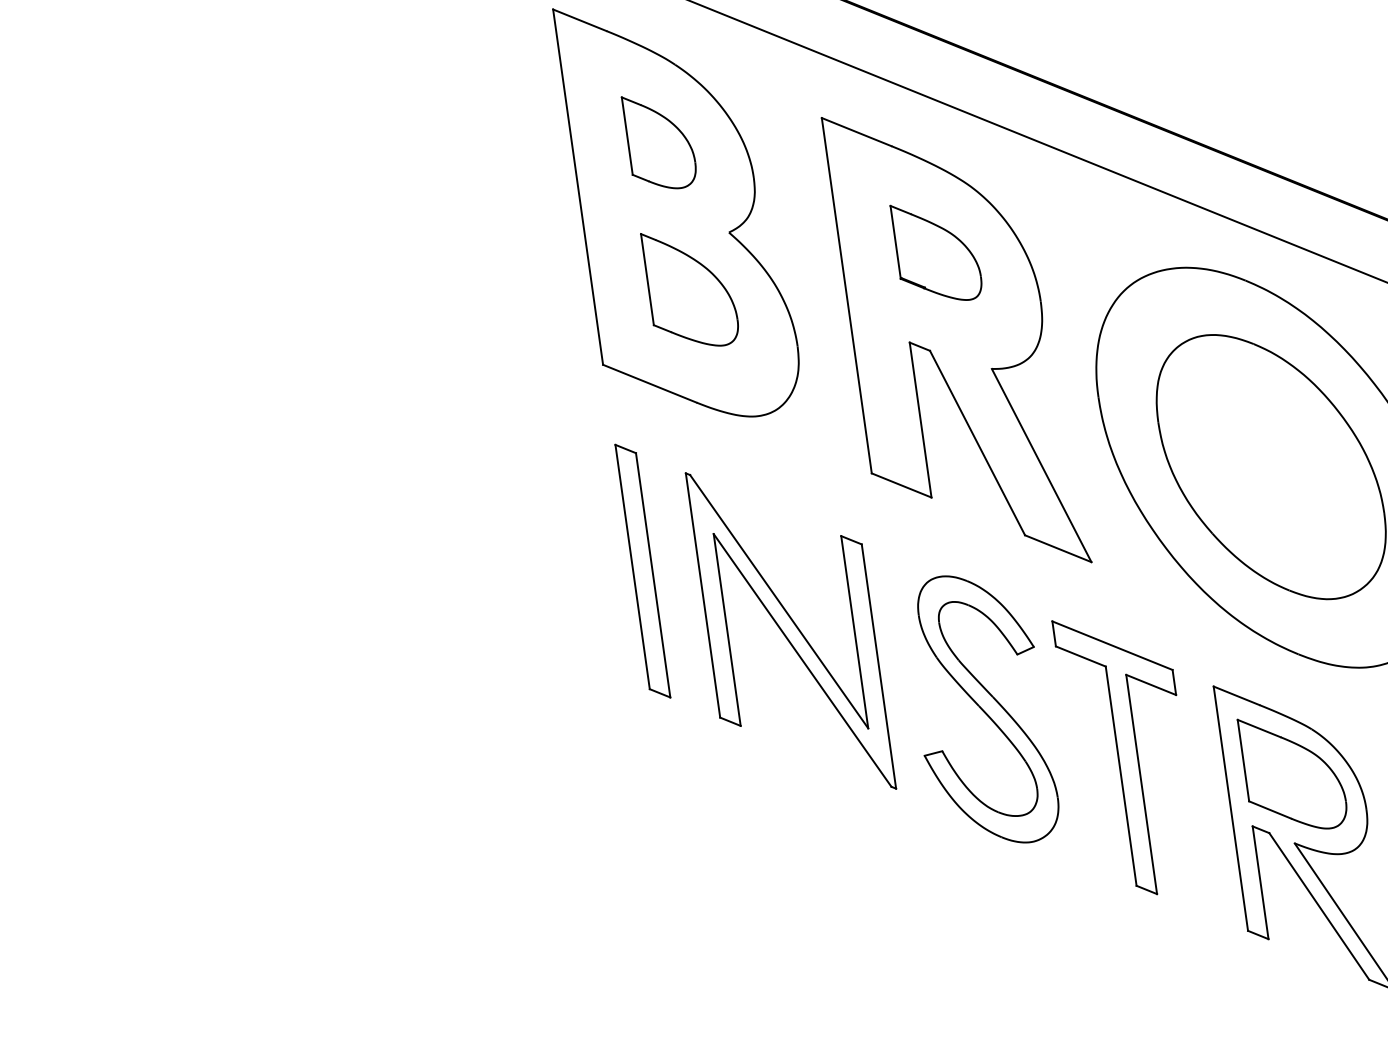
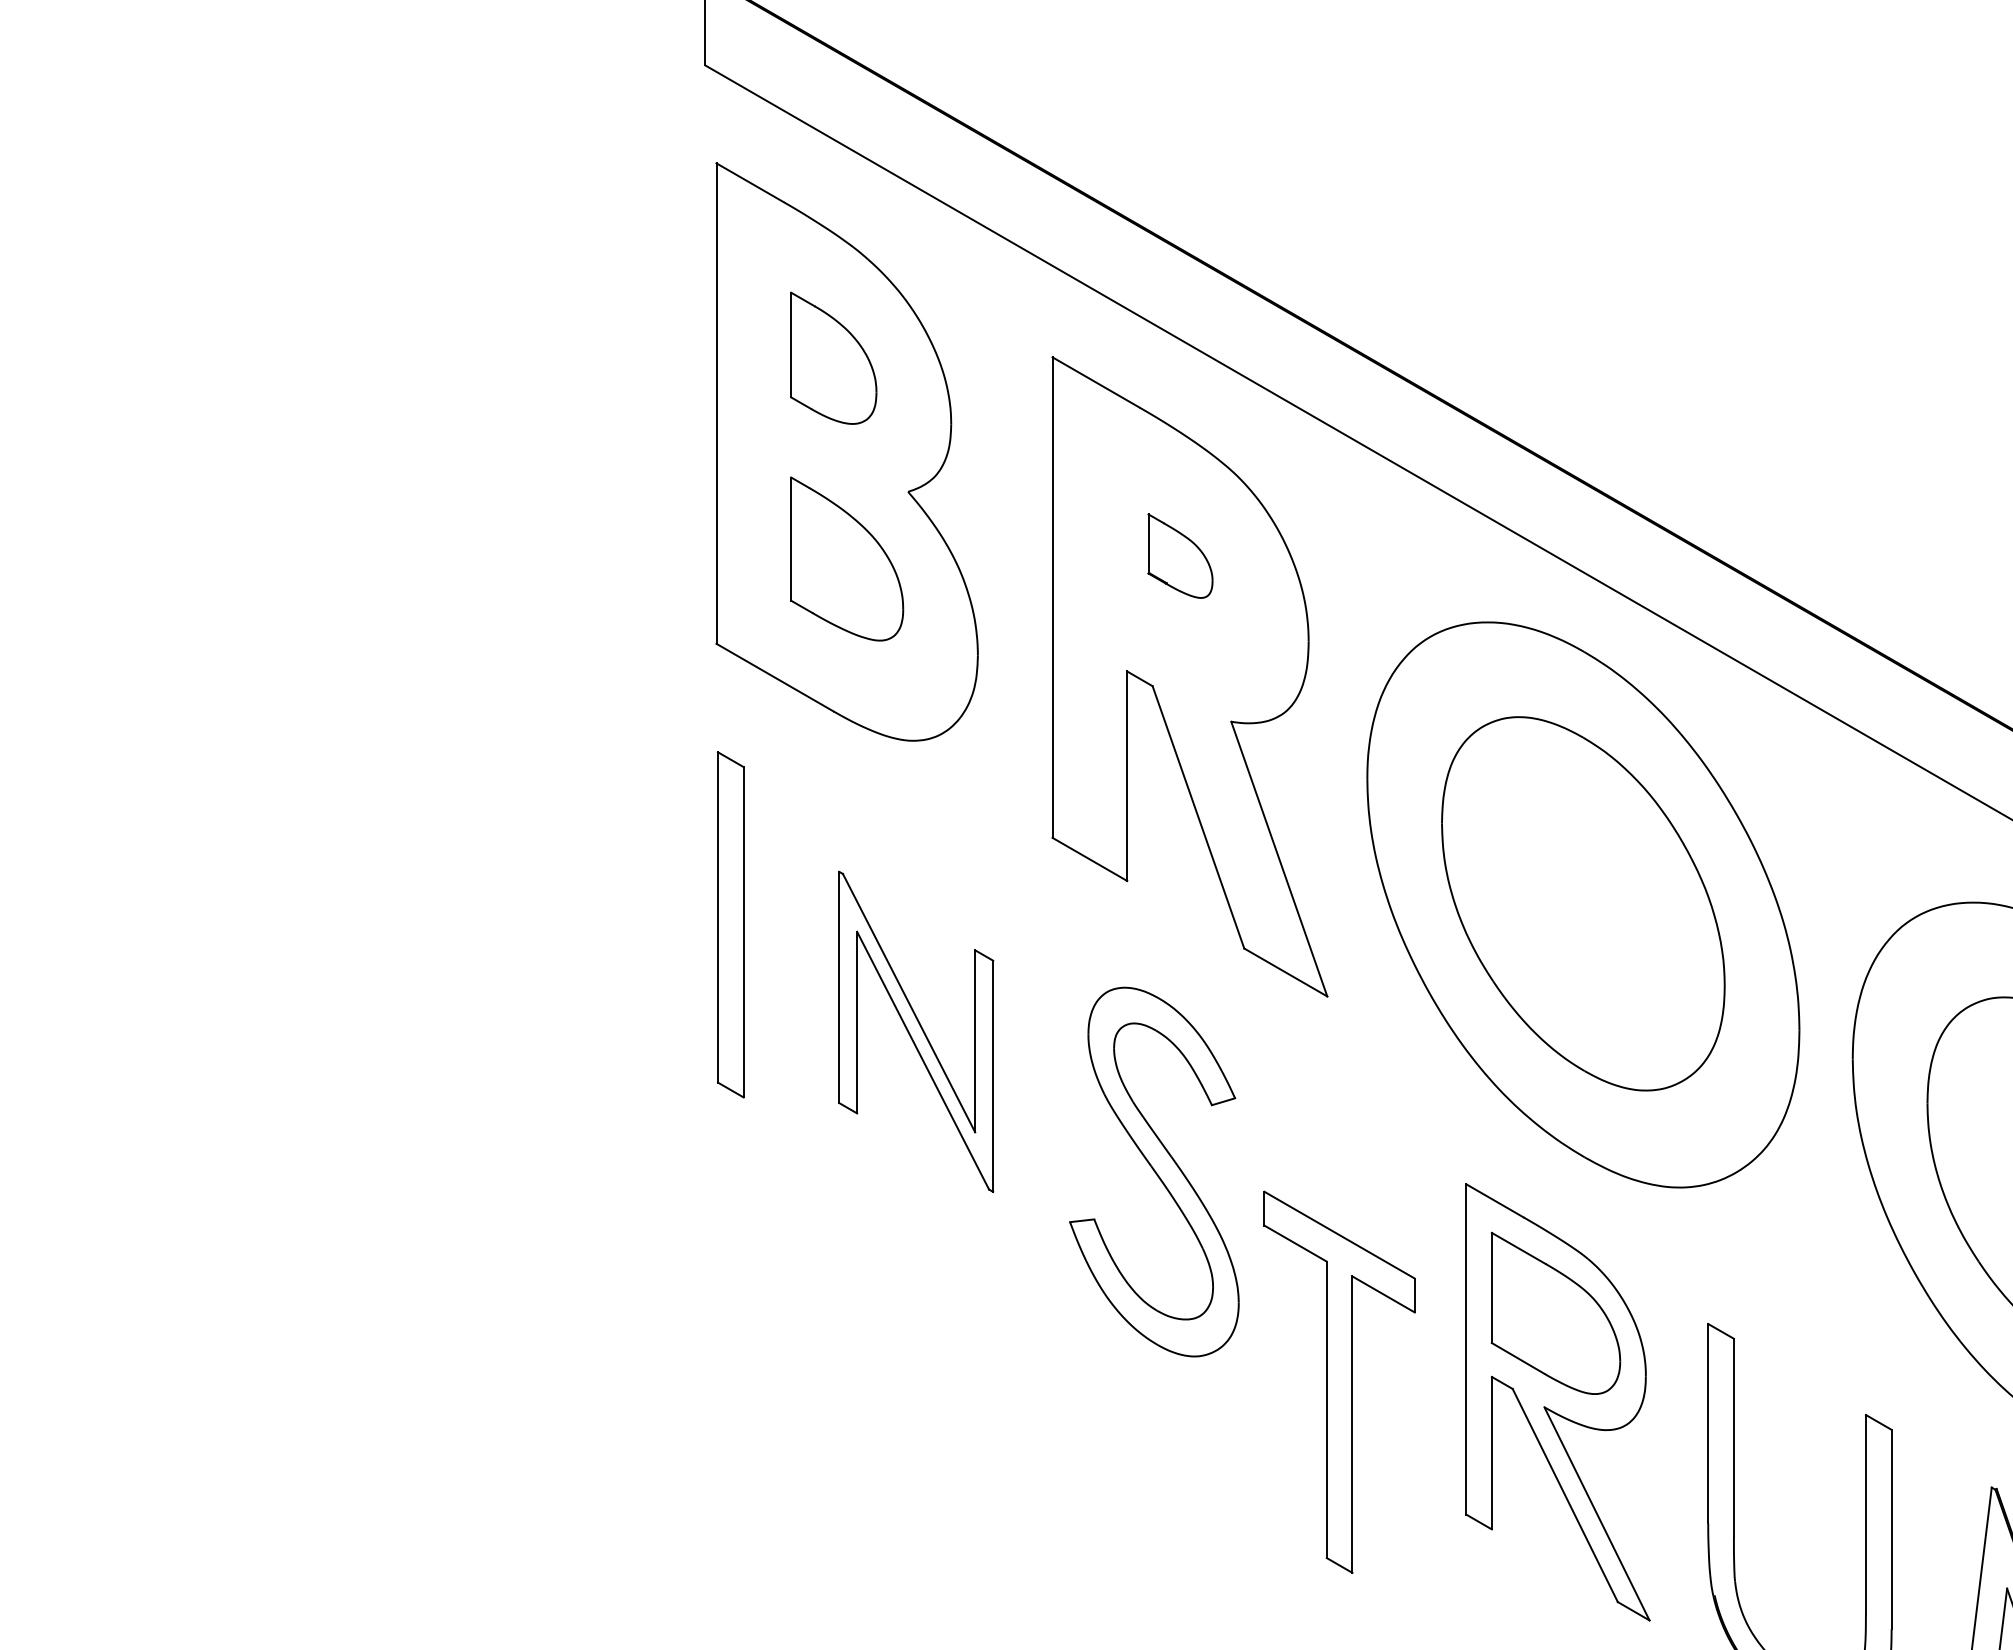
part: (937, 251) -> (1180, 555), size x0.6
part: (791, 630) -> (916, 1031), size x0.7
part: (1127, 753) -> (1339, 1381), moved

